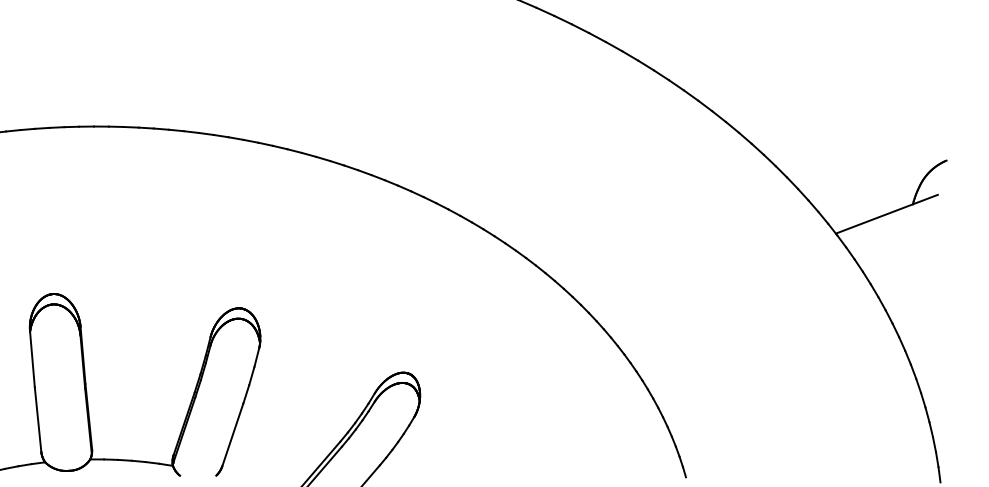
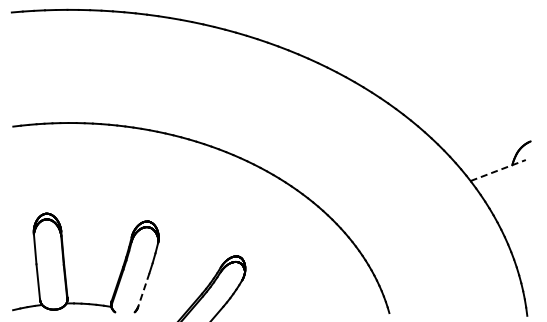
line: (887, 214) -> (498, 170), solid -> dashed
line: (232, 435) -> (143, 290), solid -> dashed

